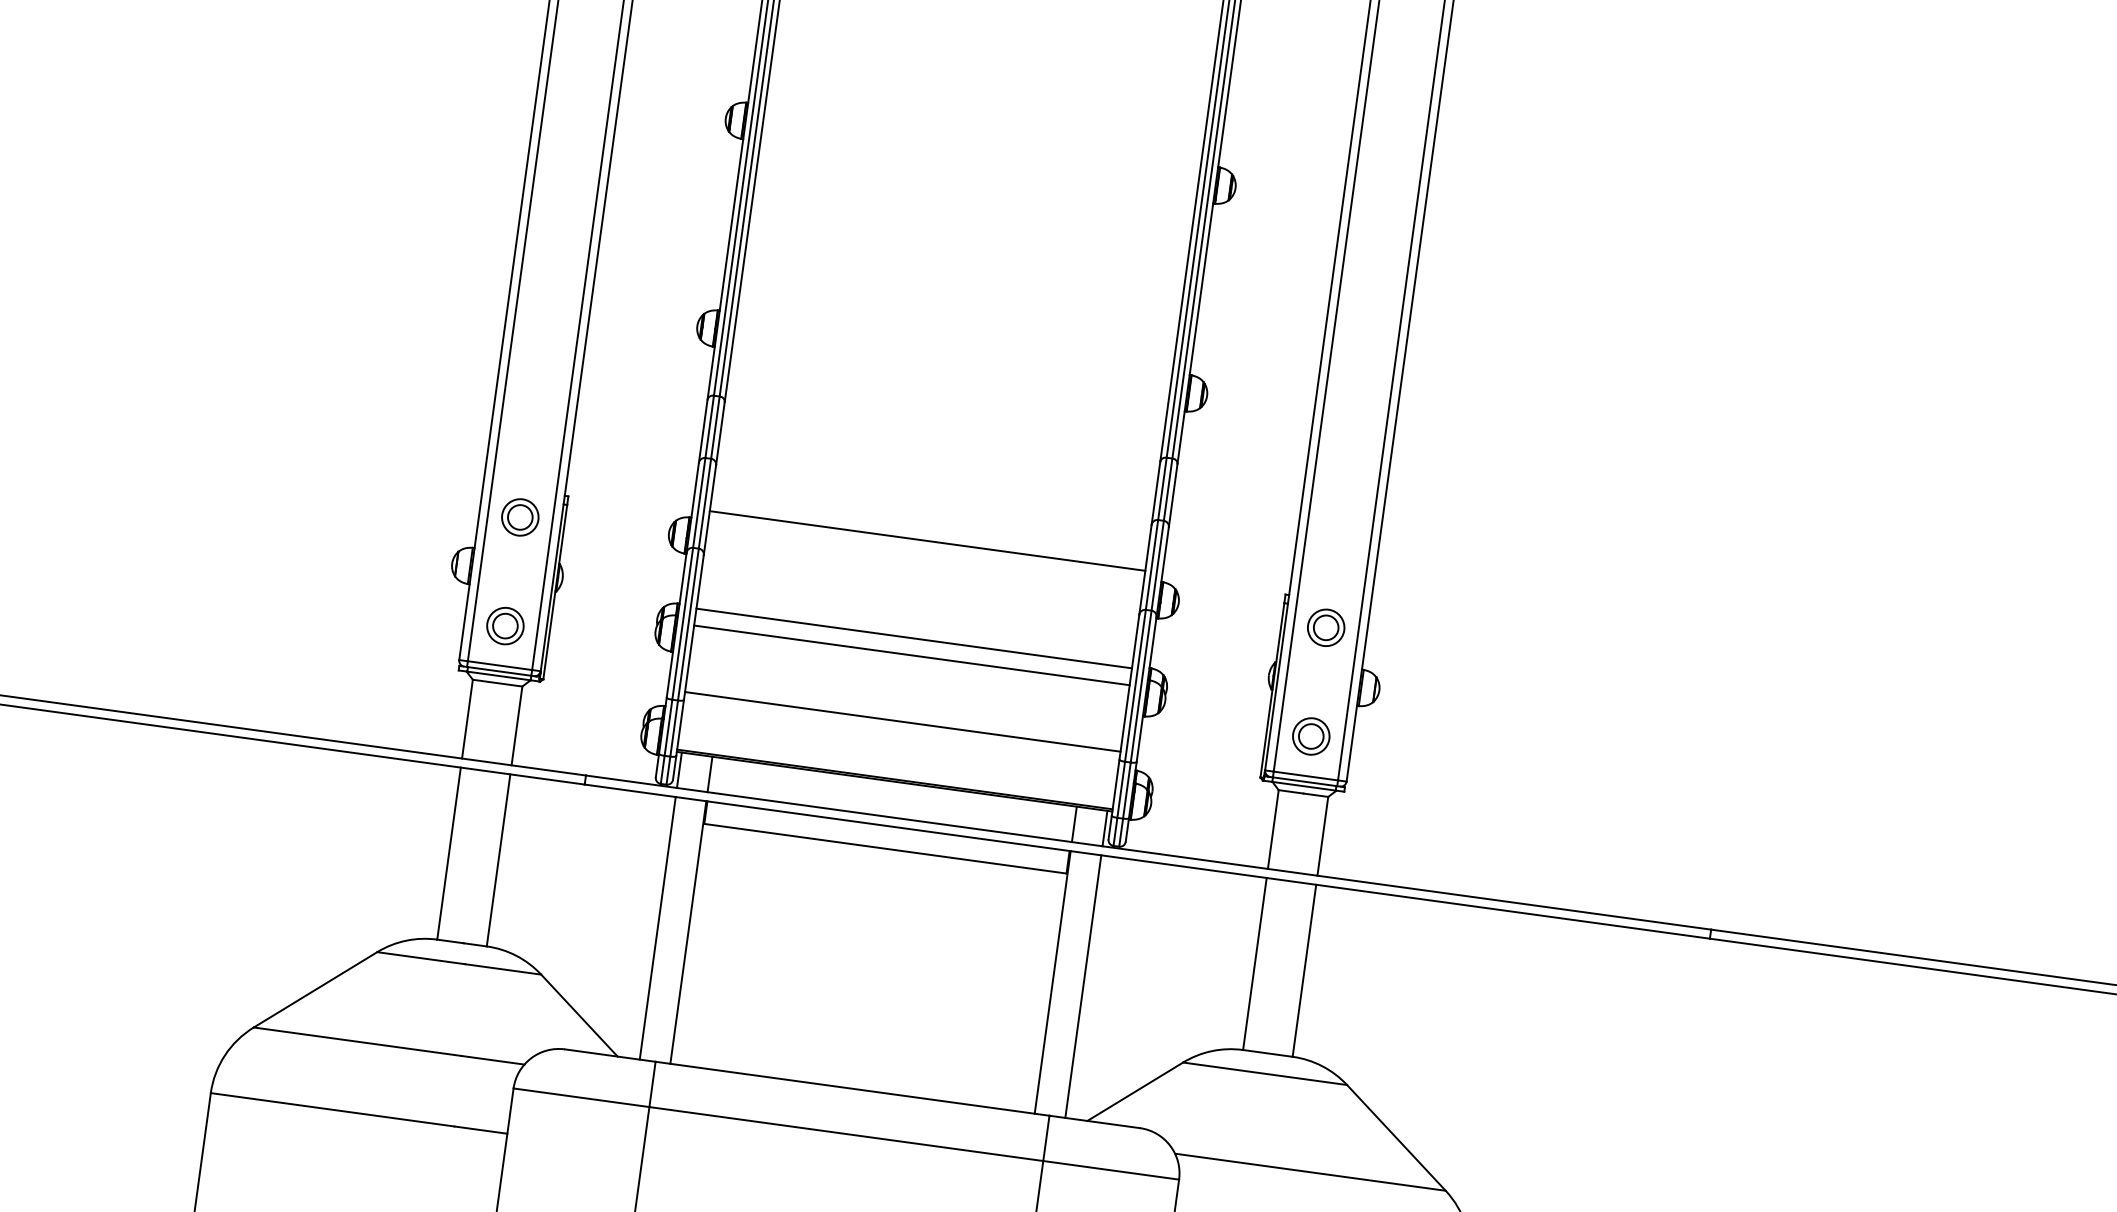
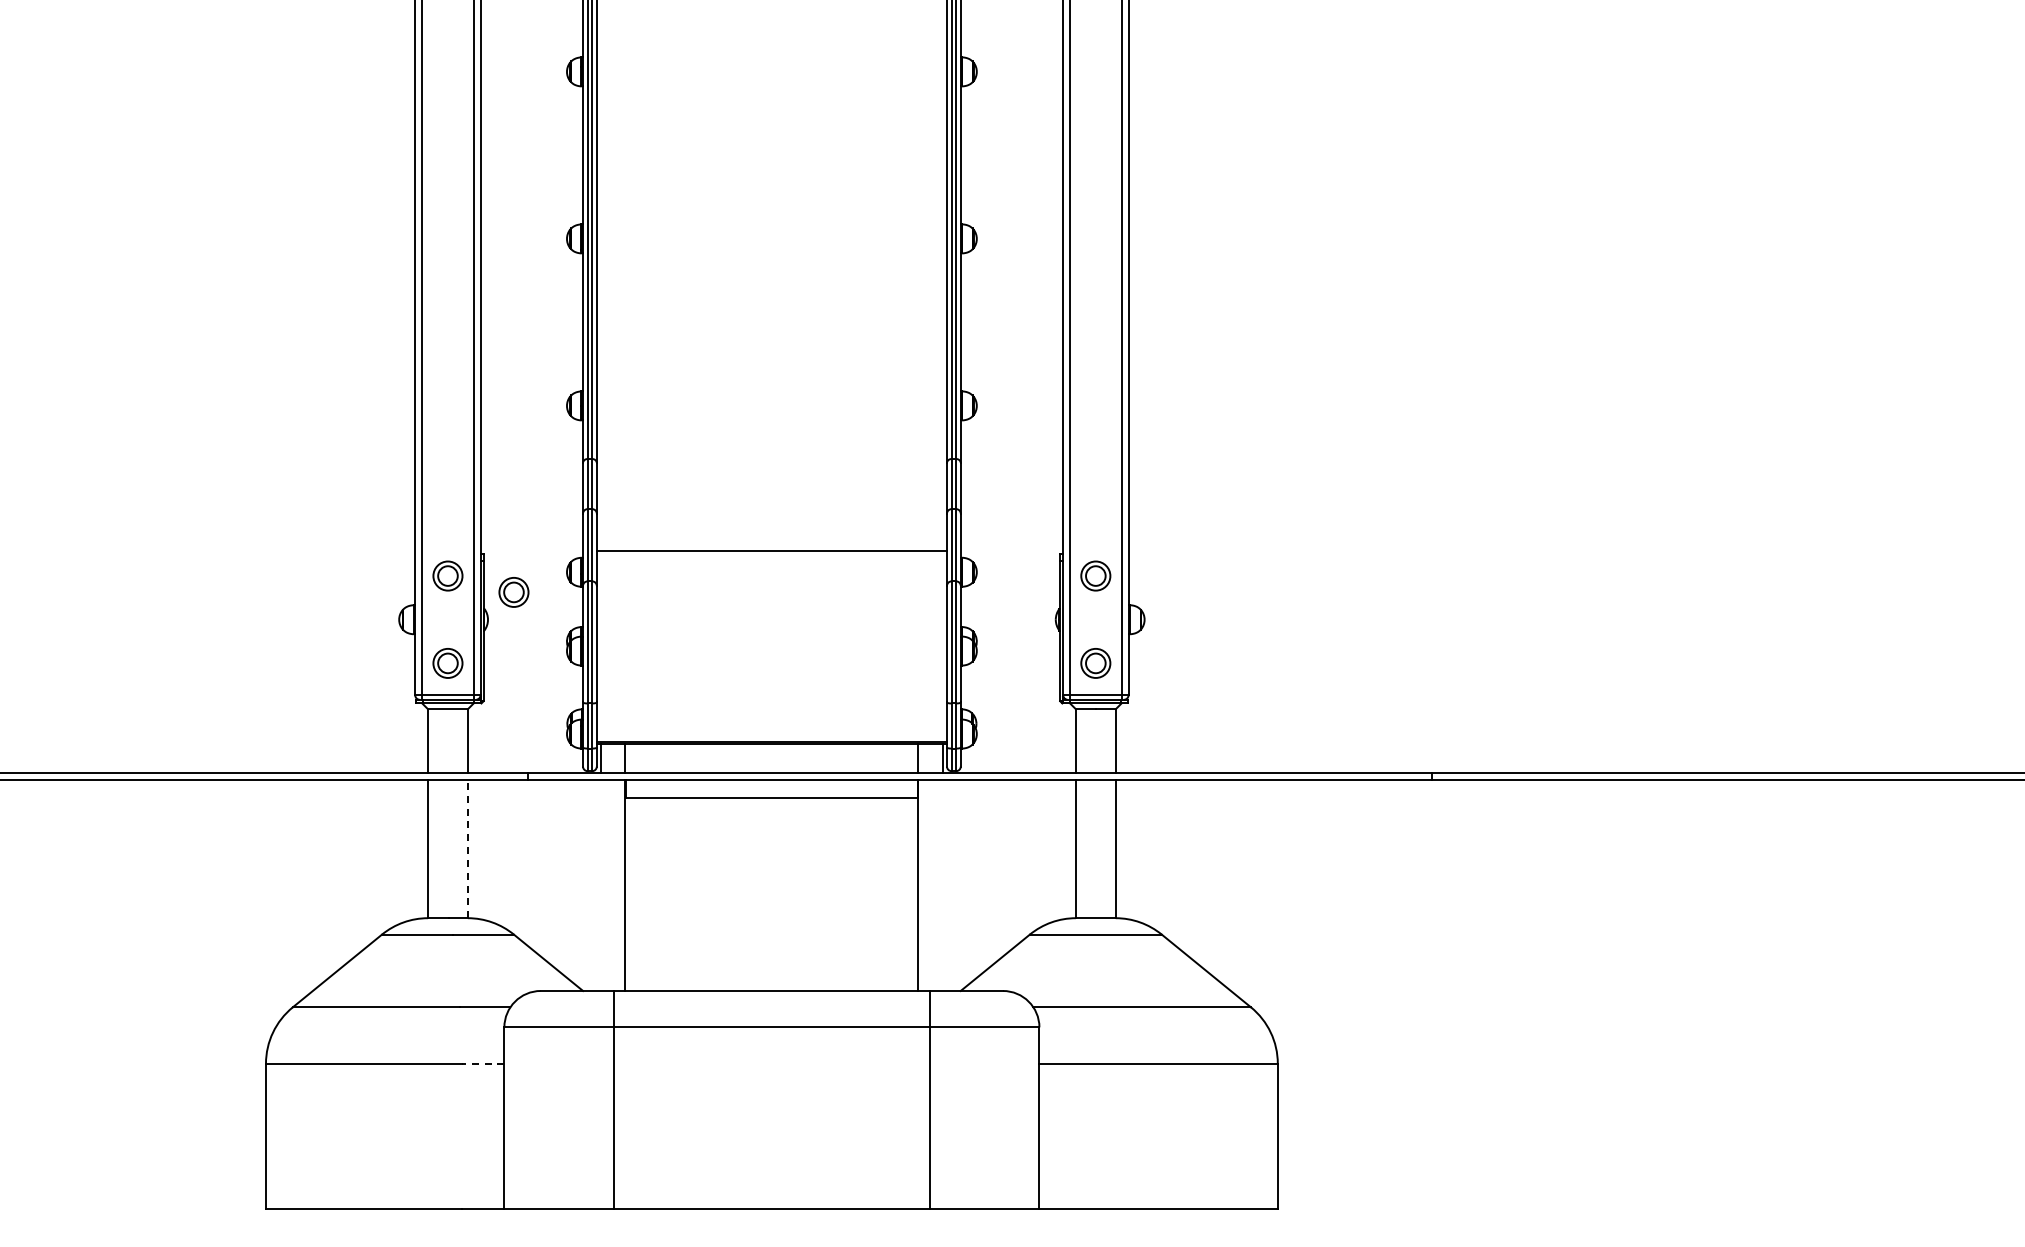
part: (599, 549) -> (513, 592), added
line: (913, 639) -> (771, 629), removed
line: (911, 655) -> (771, 642), removed
line: (902, 722) -> (771, 696), removed
line: (498, 859) -> (467, 848), solid -> dashed
line: (657, 927) -> (600, 884), removed
line: (1082, 985) -> (942, 884), removed
line: (480, 1129) -> (482, 1063), solid -> dashed

